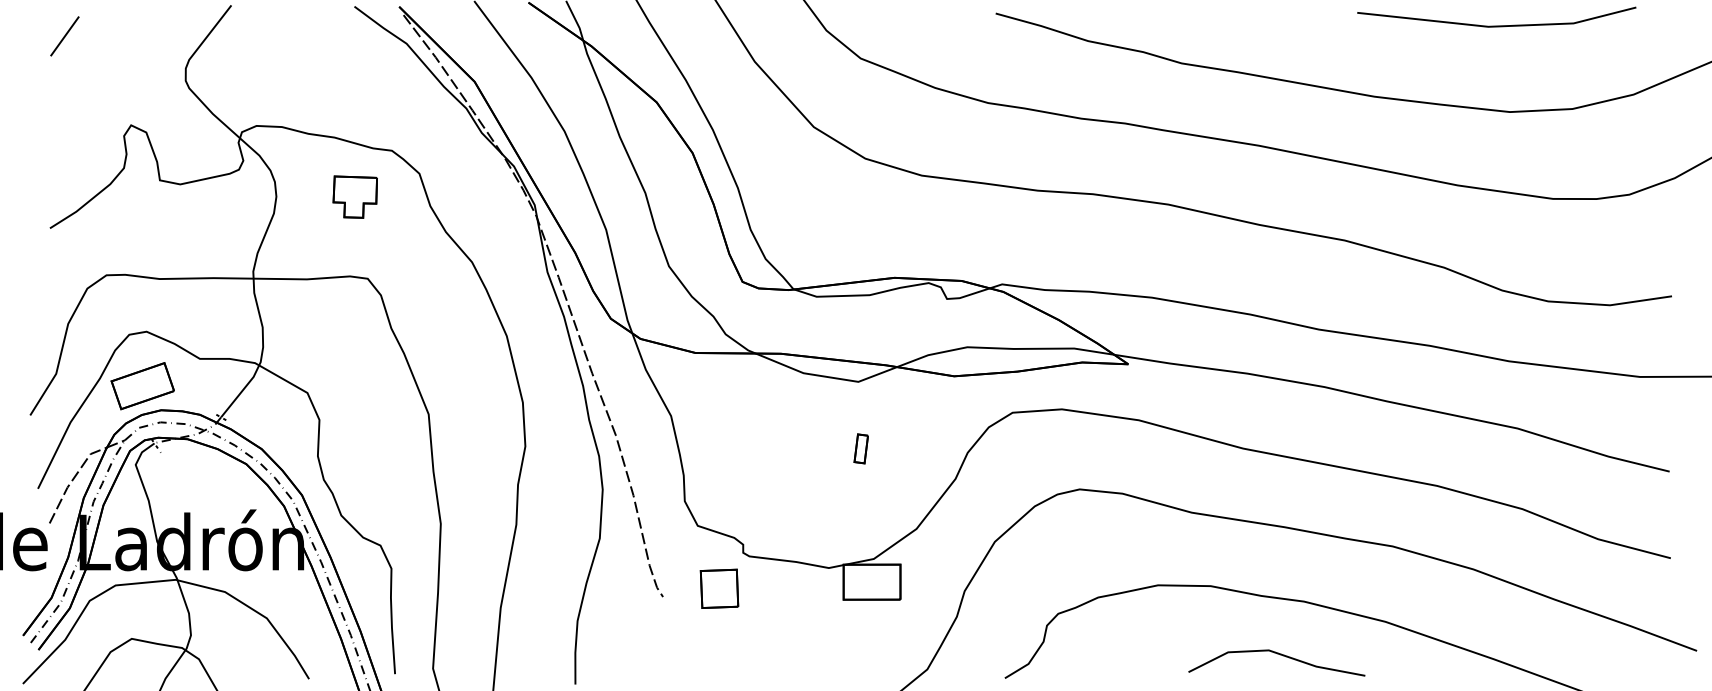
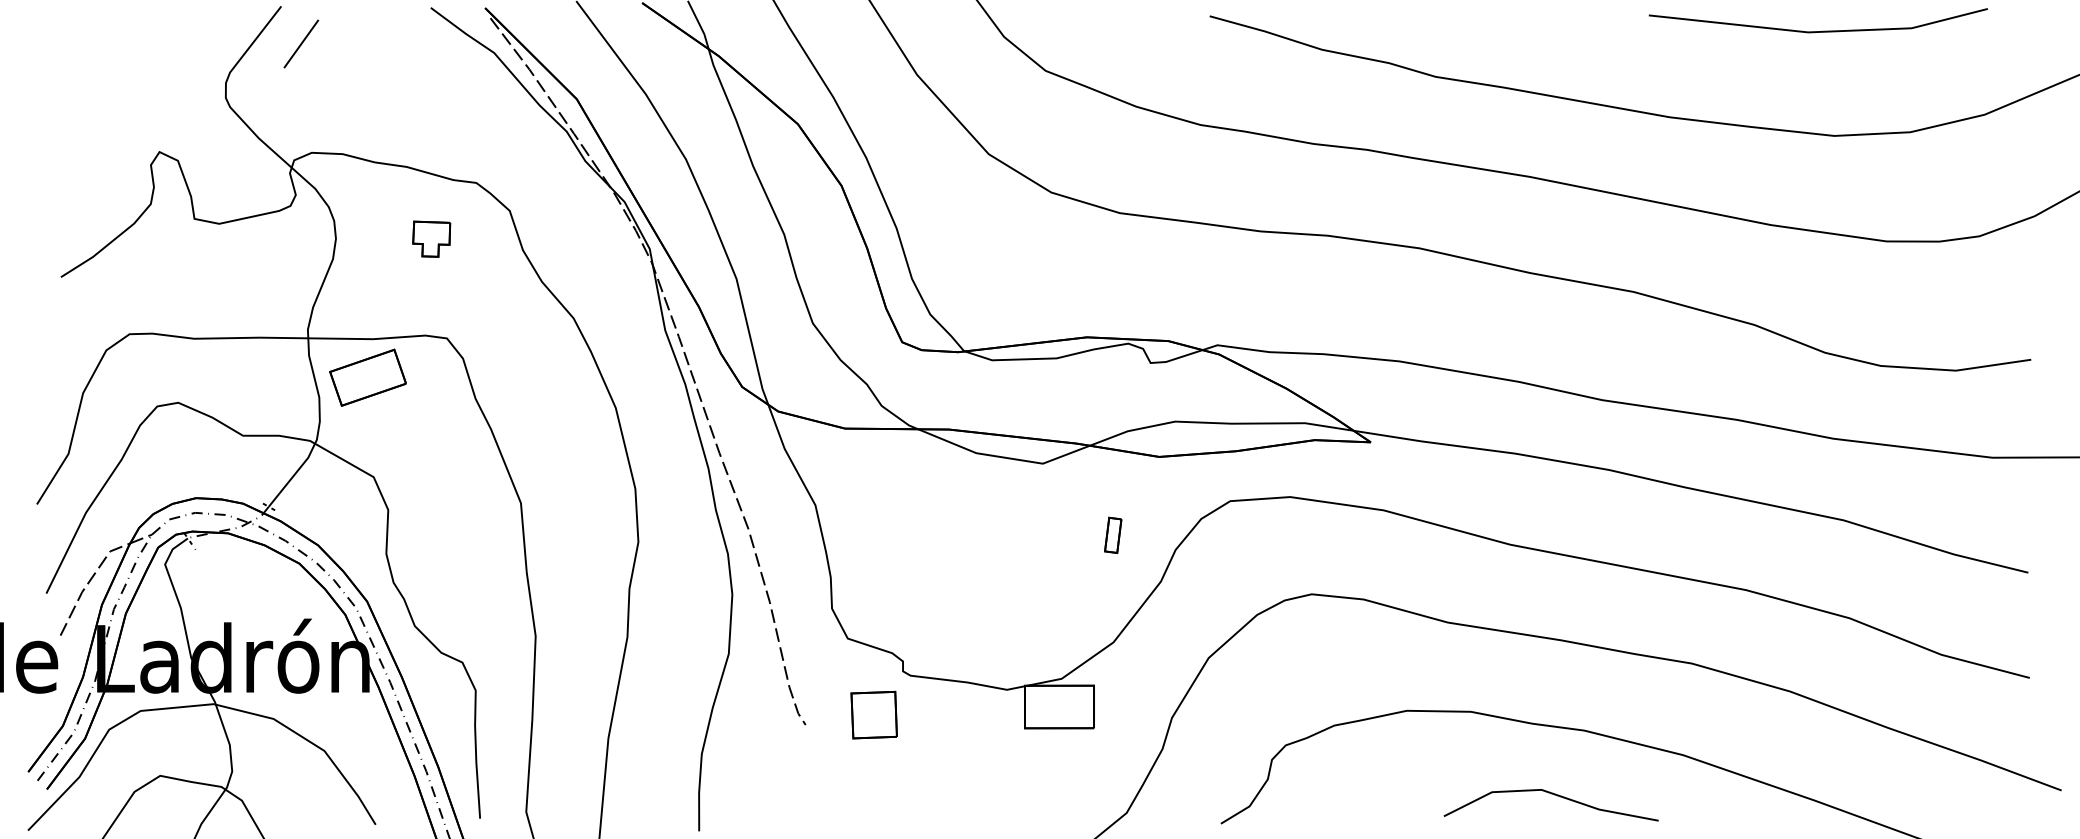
line: (64, 36) -> (300, 44), moved
part: (354, 196) -> (430, 238), size x0.7
part: (142, 386) -> (367, 378), moved
part: (860, 448) -> (1112, 534), moved

